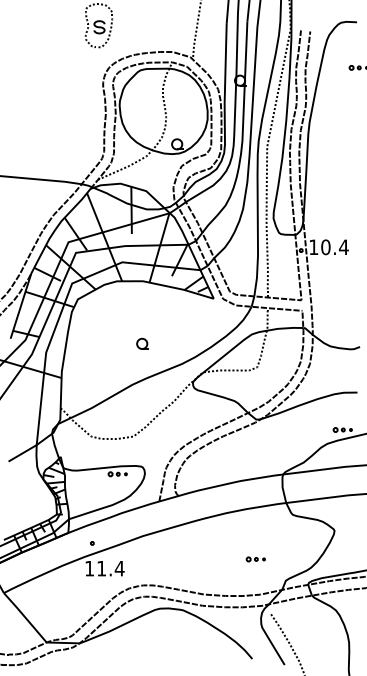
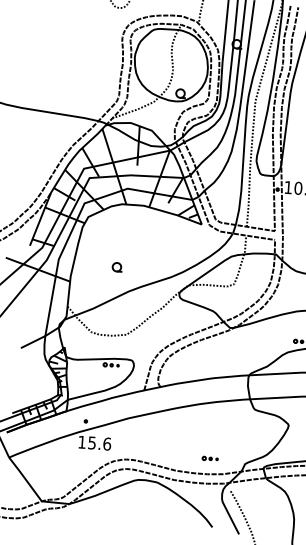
part: (142, 343) -> (117, 266), moved
part: (255, 559) -> (209, 458), moved
text: (110, 568) -> (99, 443), 11.4 -> 15.6

